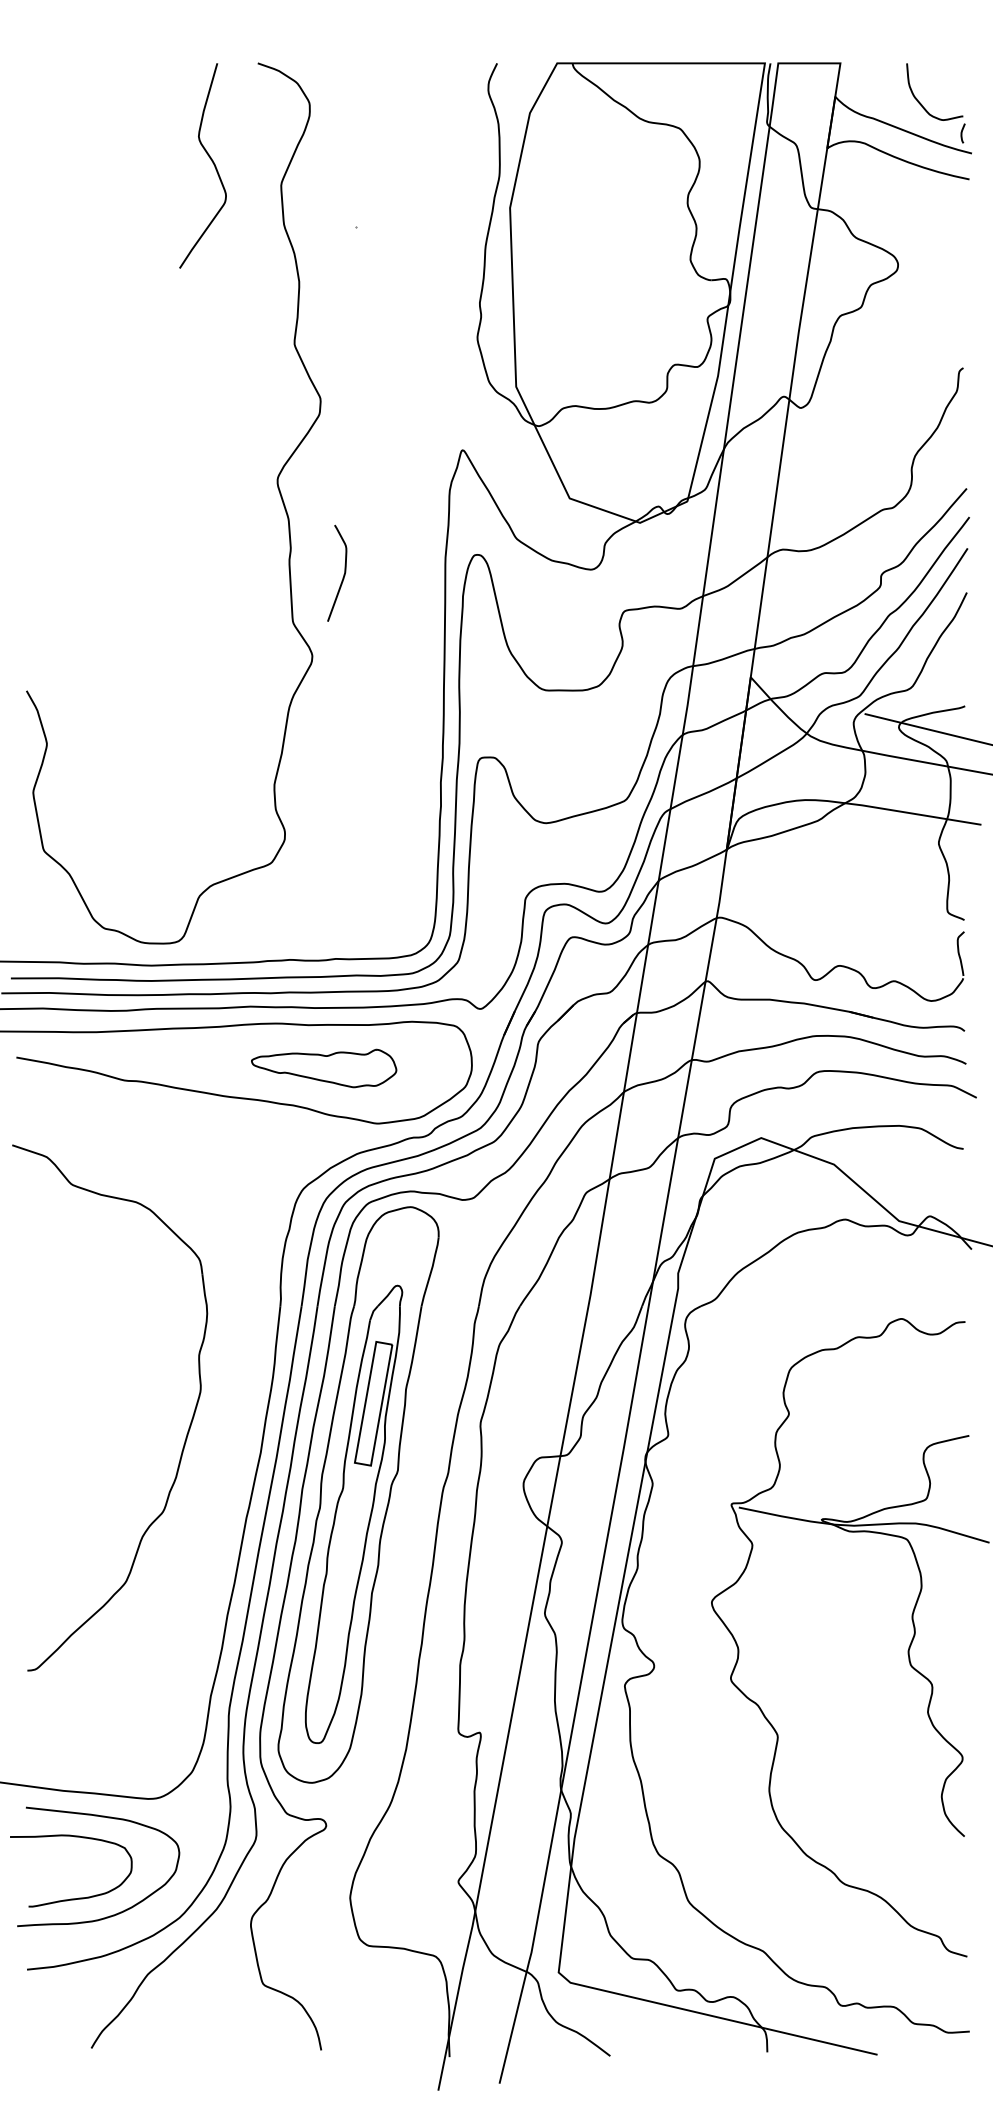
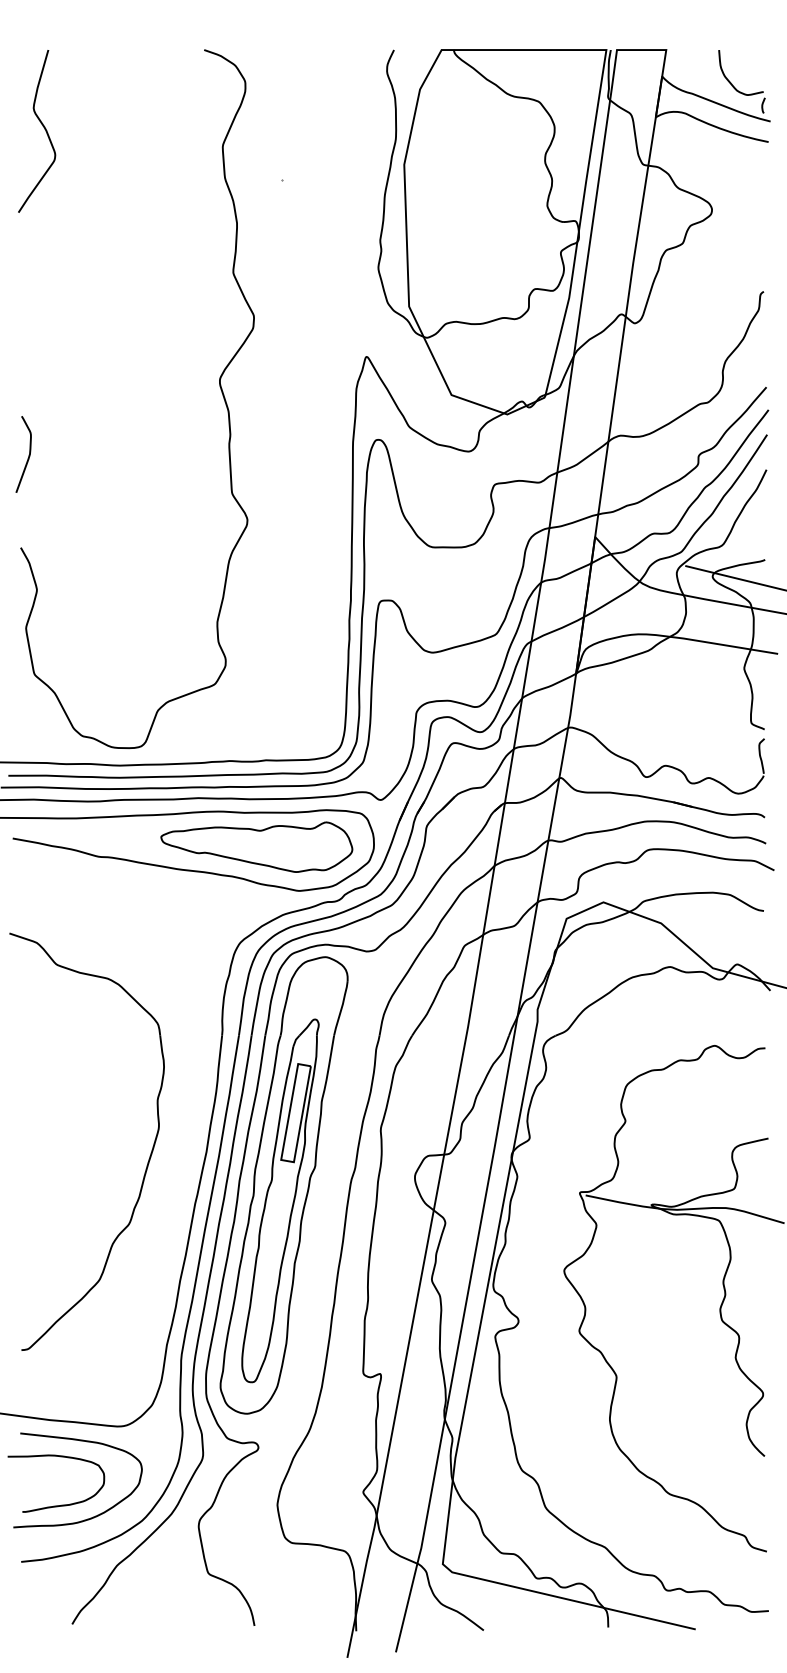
curve: (211, 161) -> (43, 127), moved
curve: (343, 574) -> (28, 455), moved
part: (323, 1068) -> (256, 847), size x1.67
part: (187, 1431) -> (148, 1160), moved

